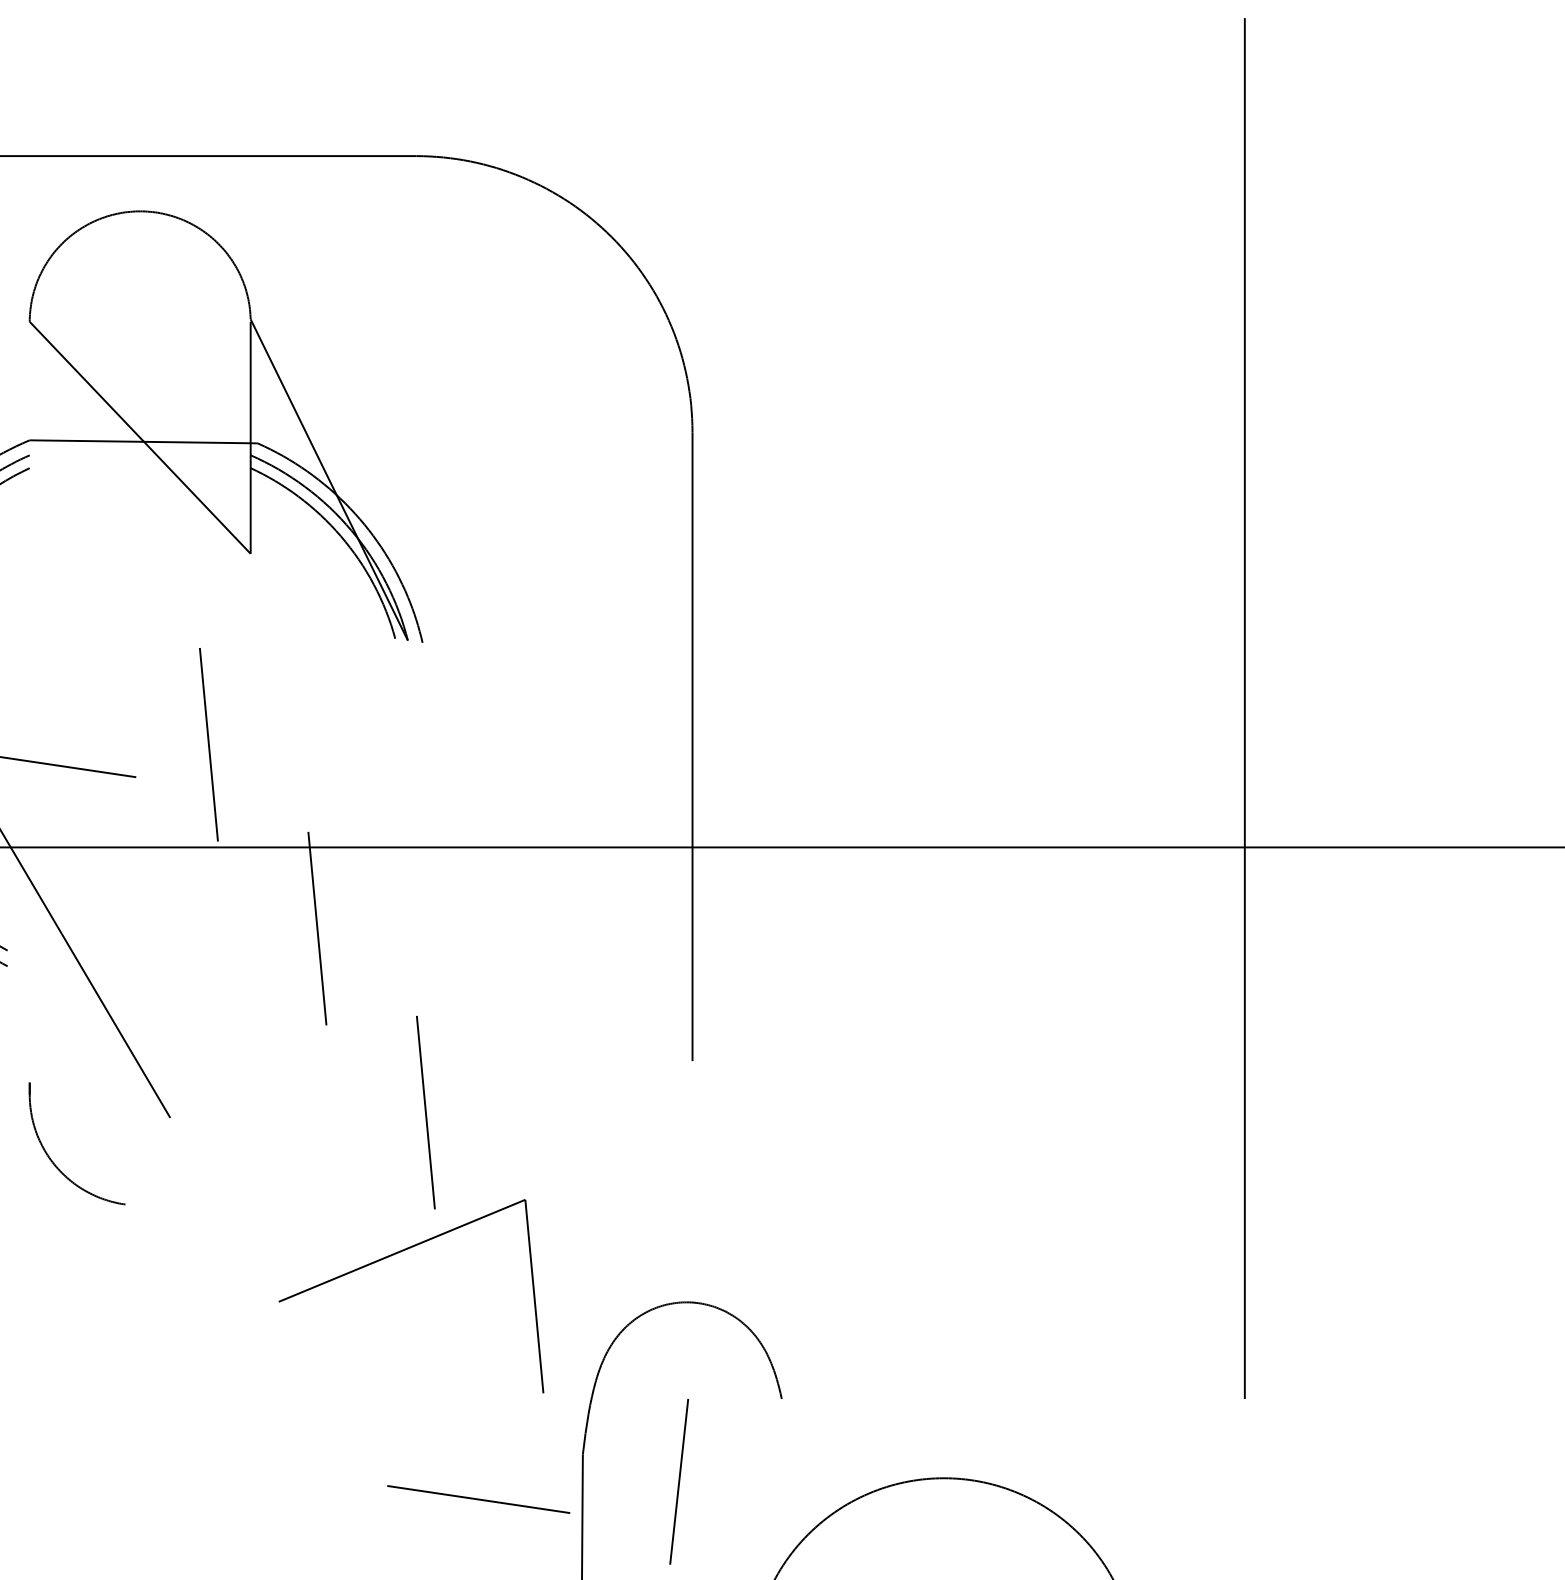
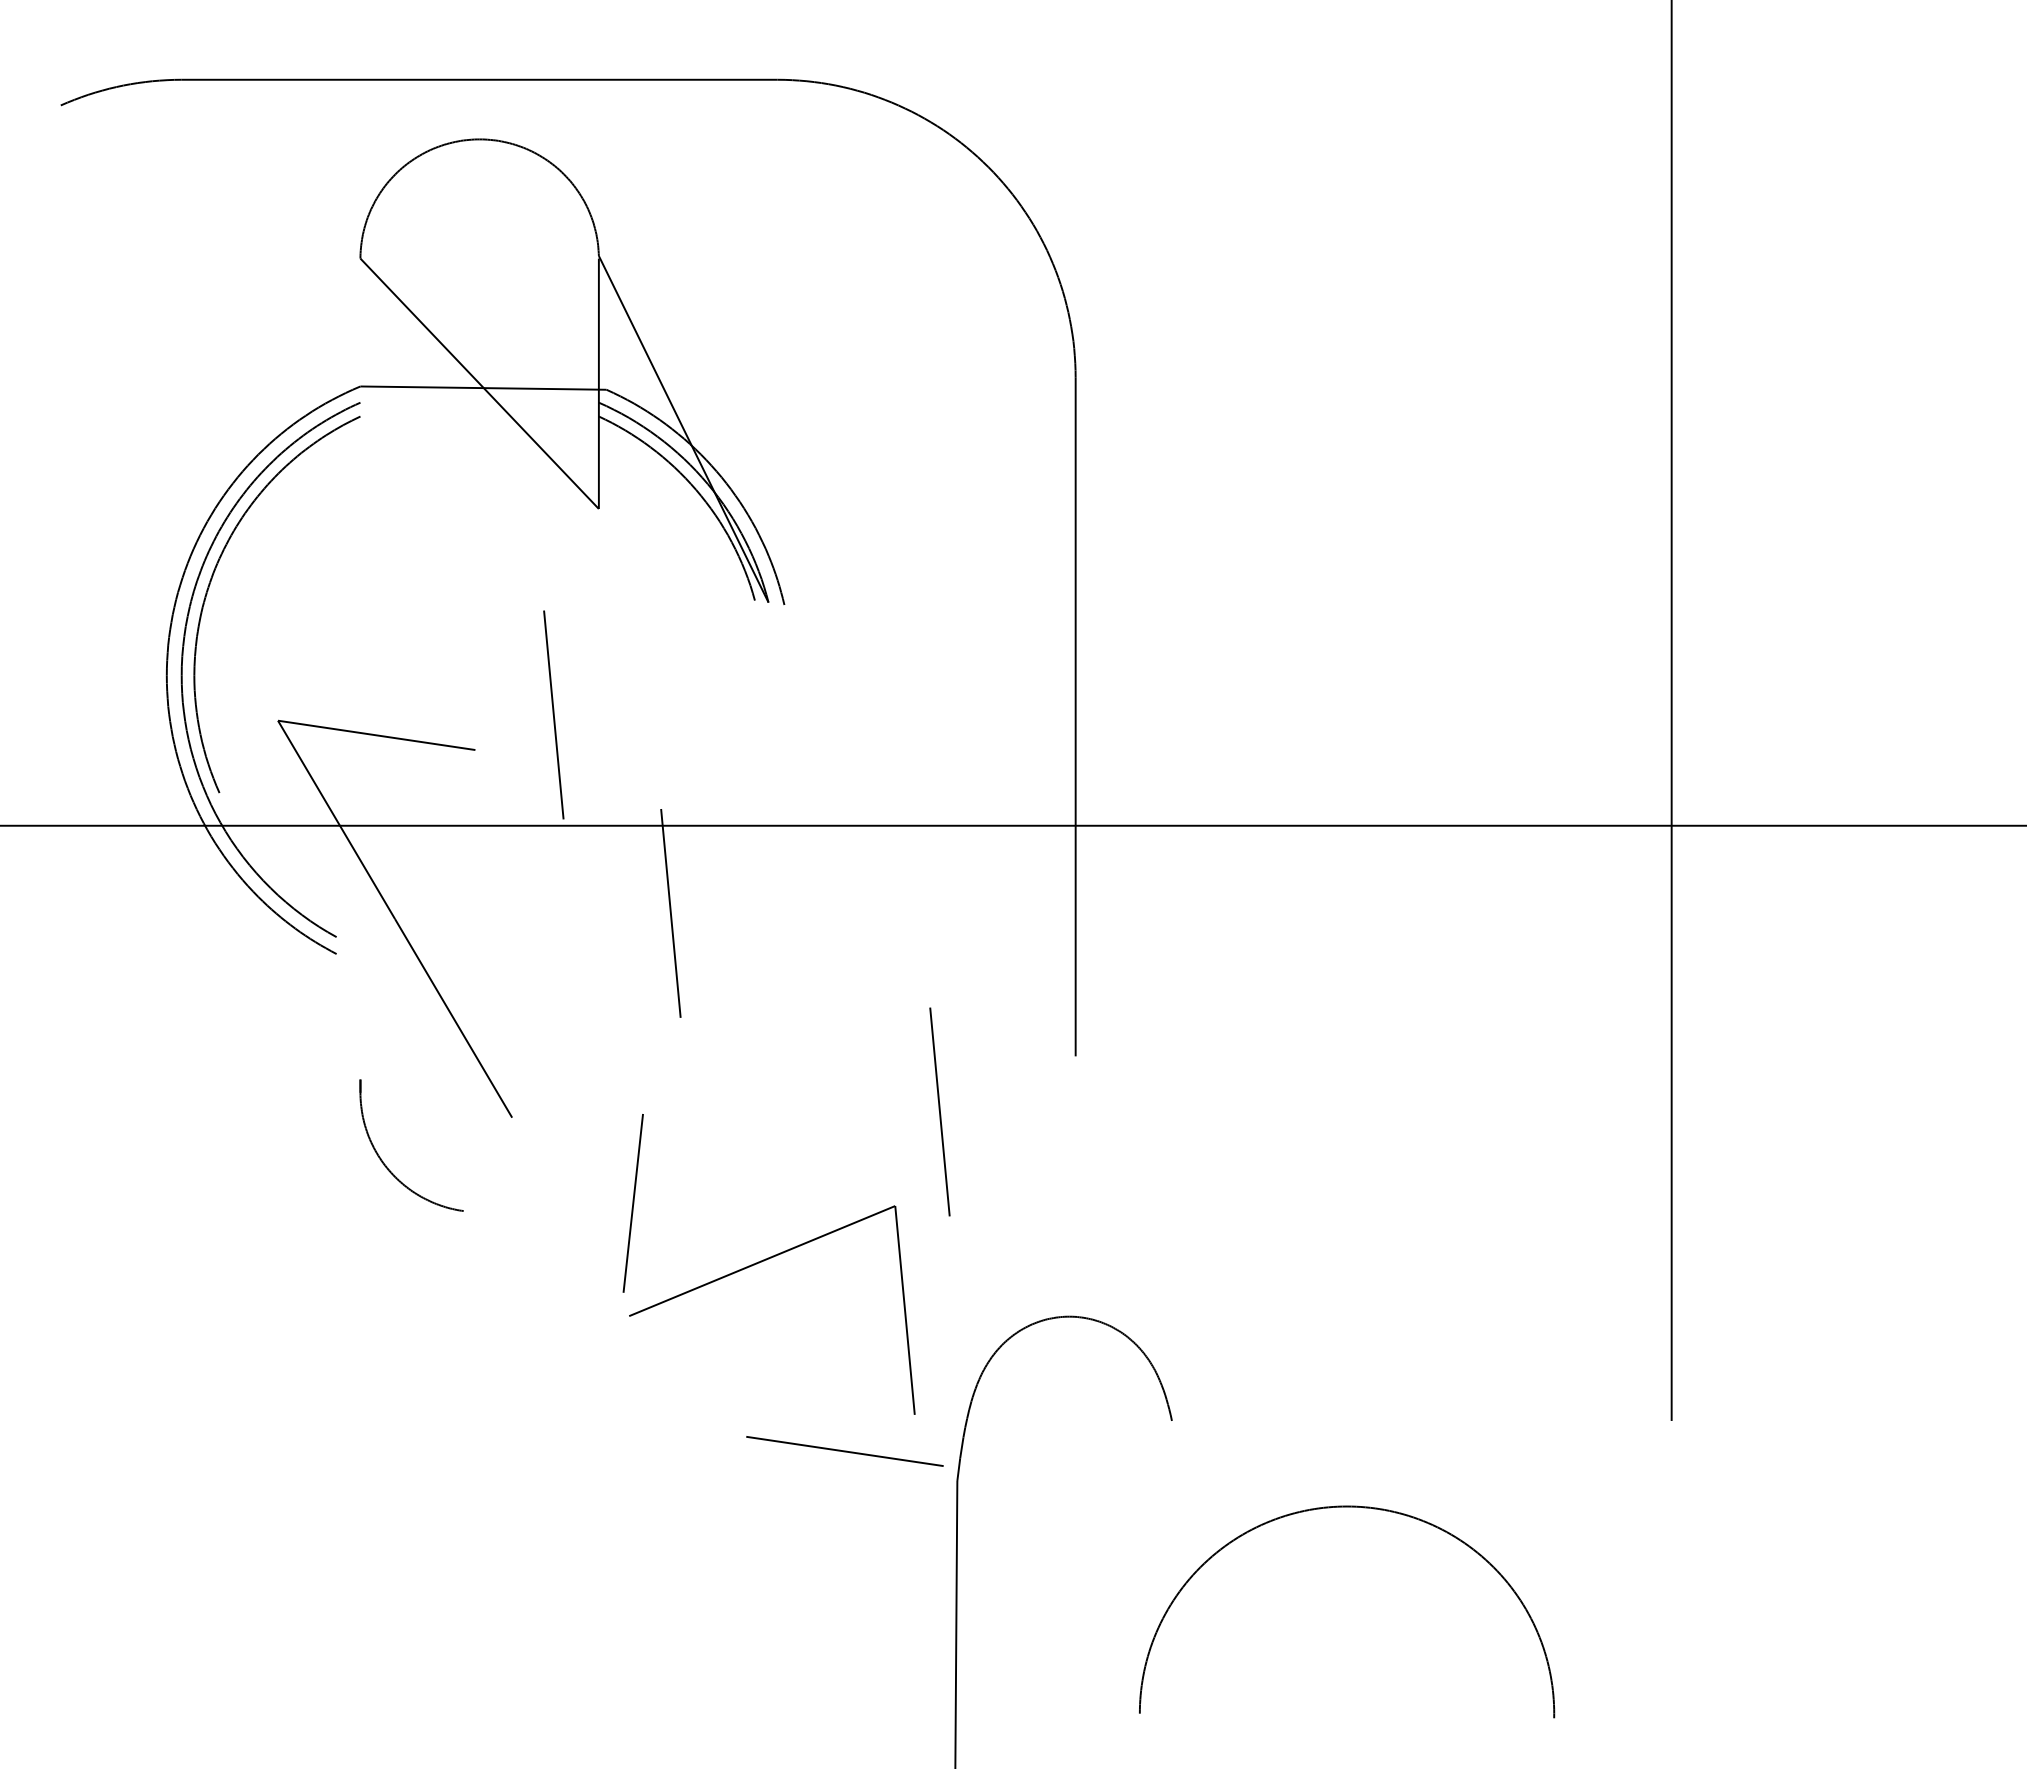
line: (425, 1112) -> (939, 1111), moved
line: (678, 1481) -> (632, 1203), moved
line: (478, 1499) -> (844, 1451), moved

